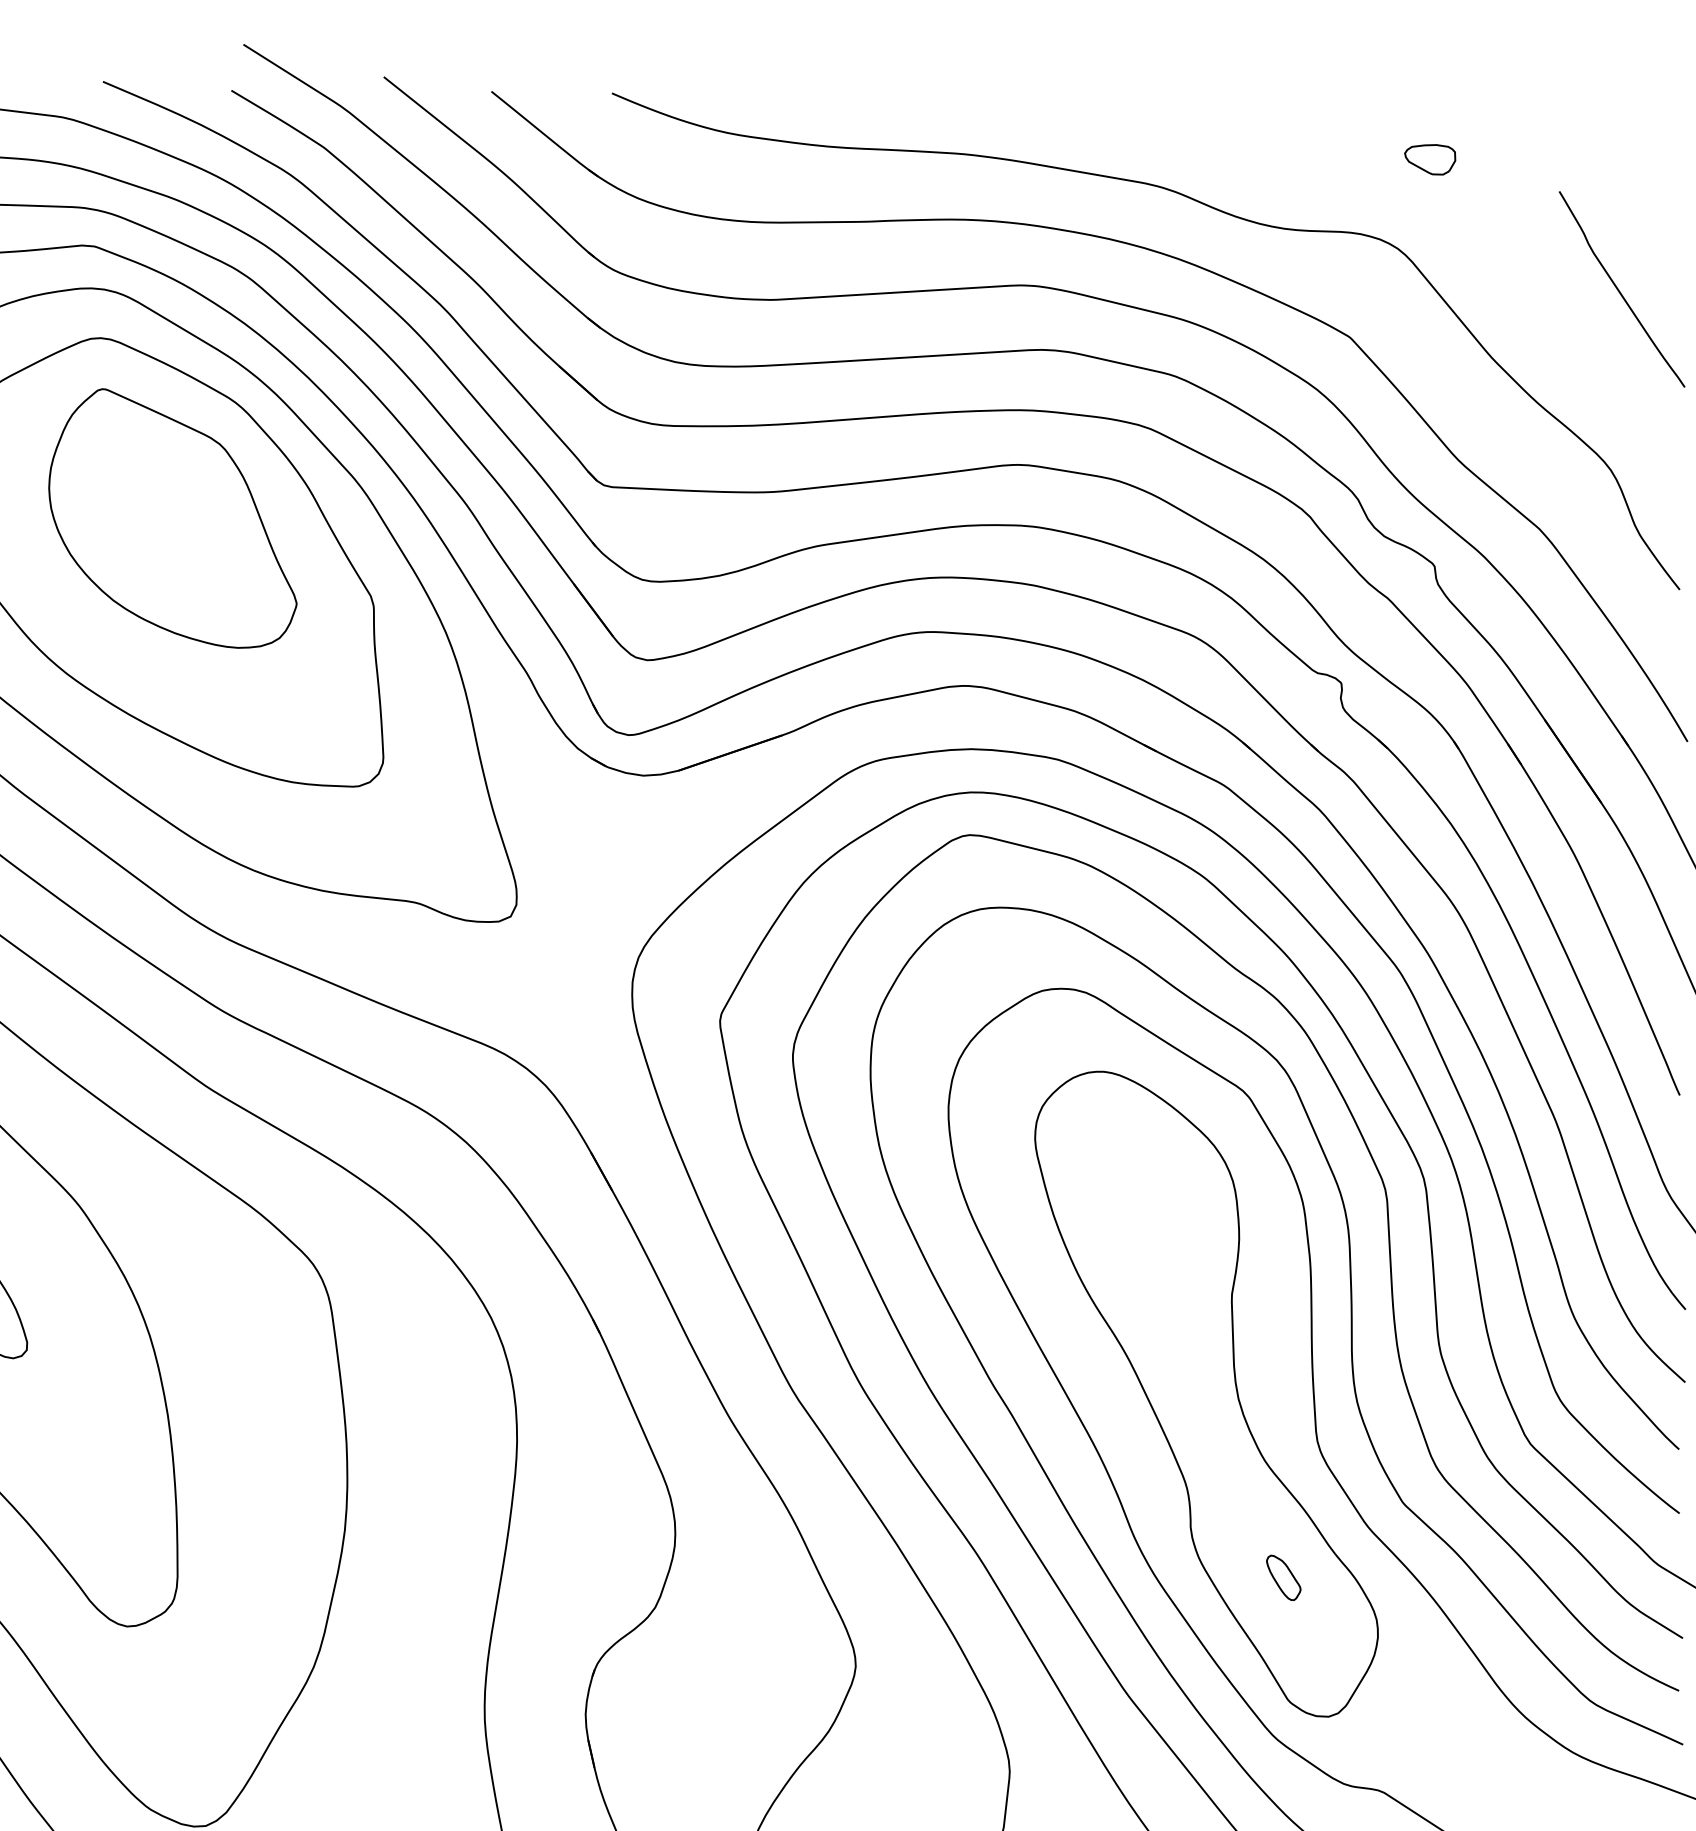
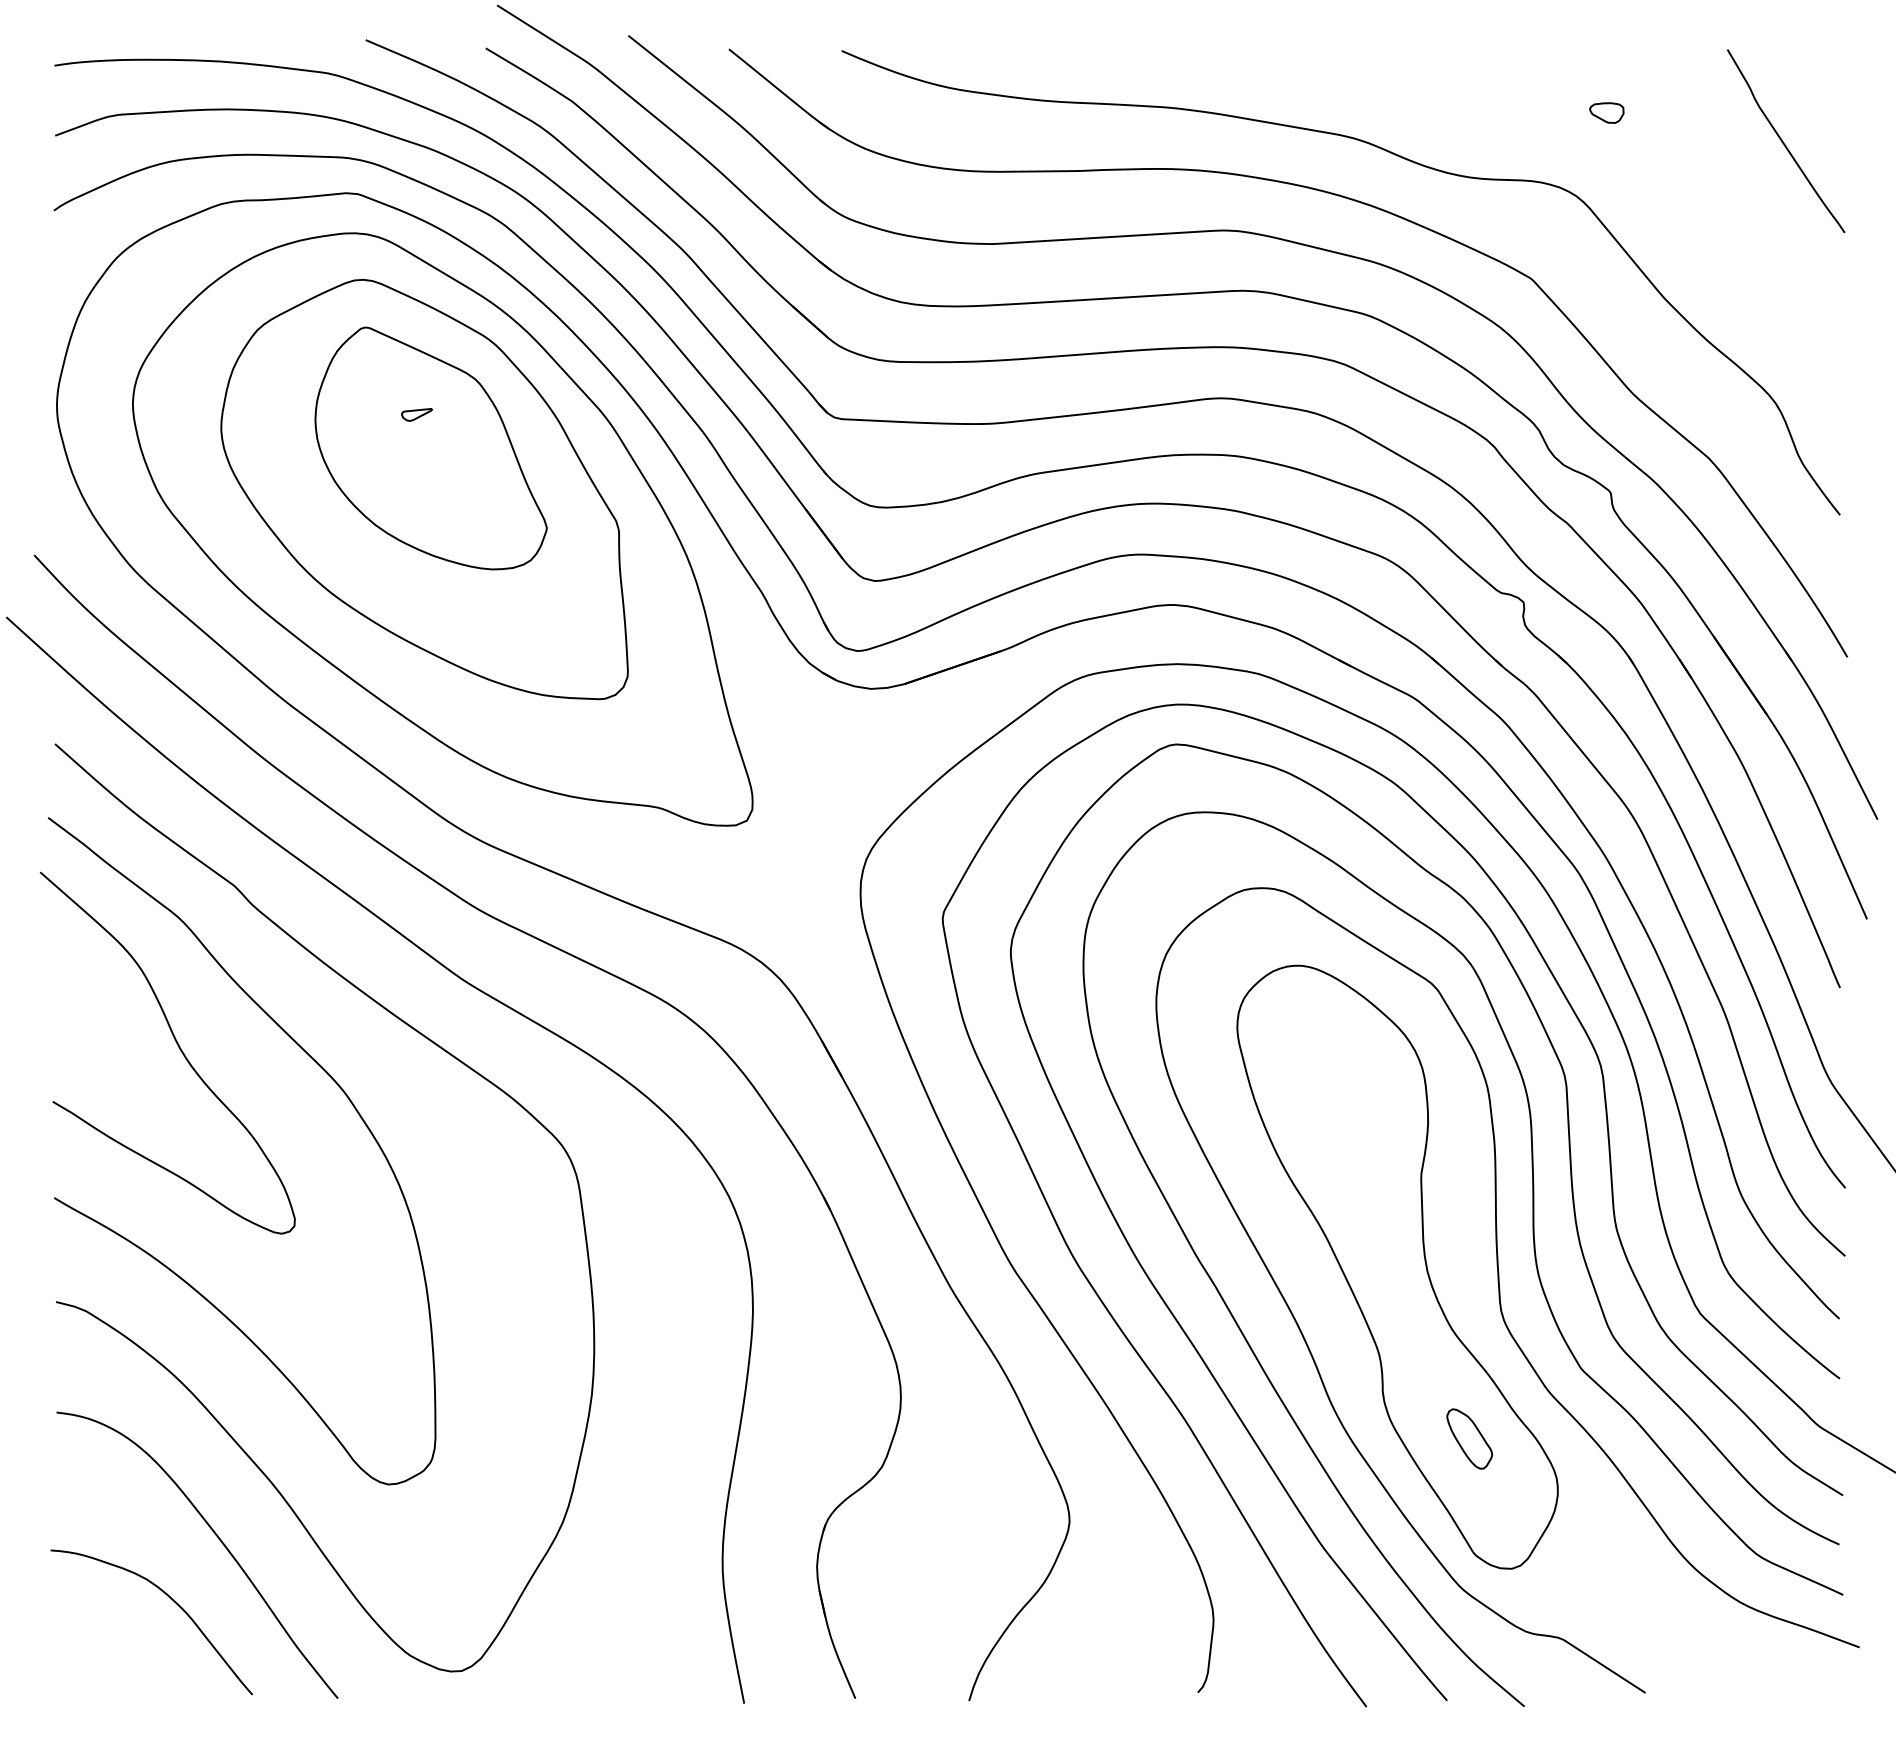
part: (1429, 159) -> (1606, 112), size x0.71
curve: (1620, 290) -> (1784, 142), moved
part: (157, 482) -> (416, 414), added
part: (1283, 1577) -> (1469, 1438), size x1.43

